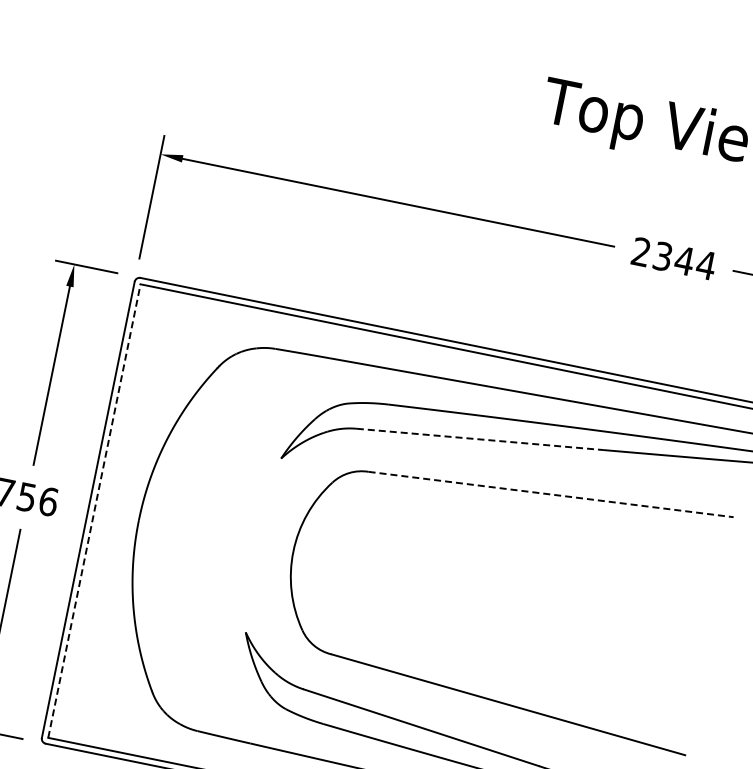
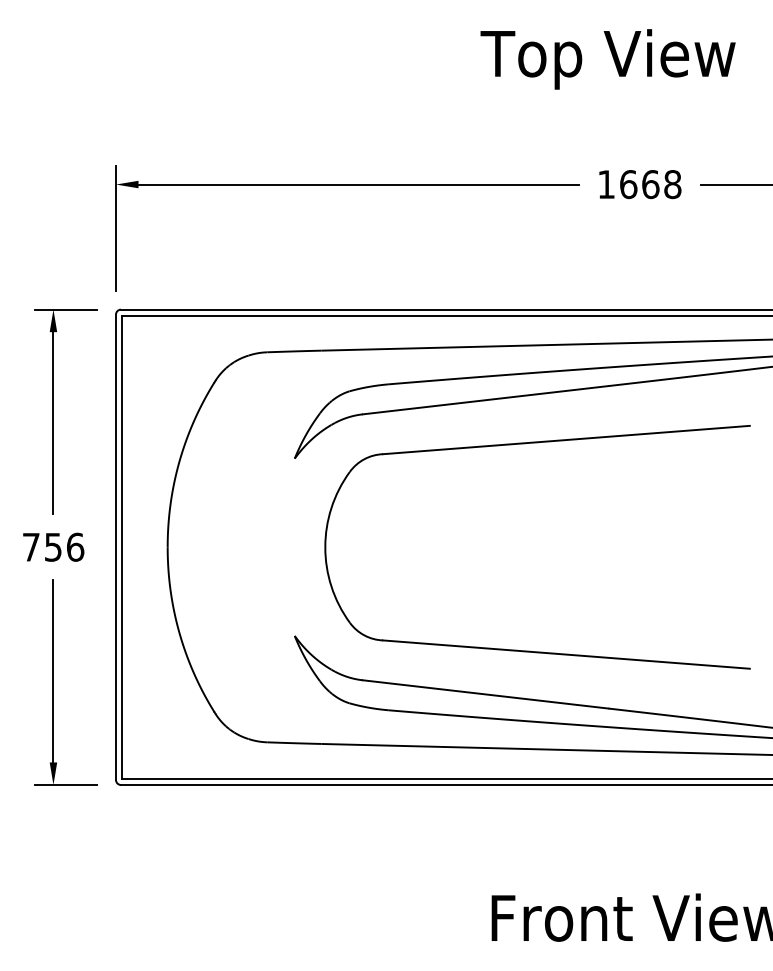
text: (673, 258) -> (639, 184), 2344 -> 1668
line: (479, 439) -> (485, 400), dashed -> solid
line: (551, 494) -> (566, 440), dashed -> solid
line: (94, 510) -> (122, 546), dashed -> solid

